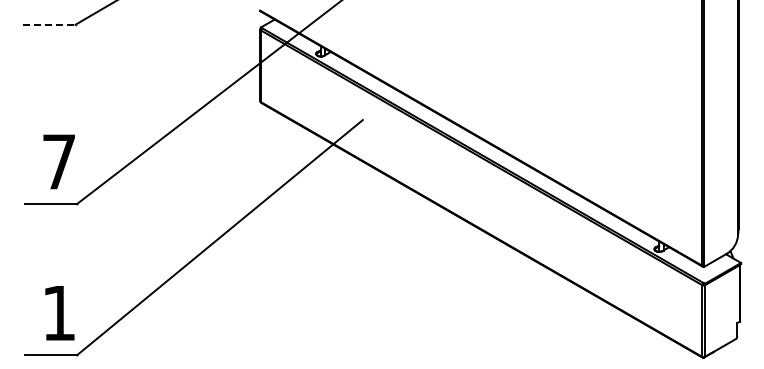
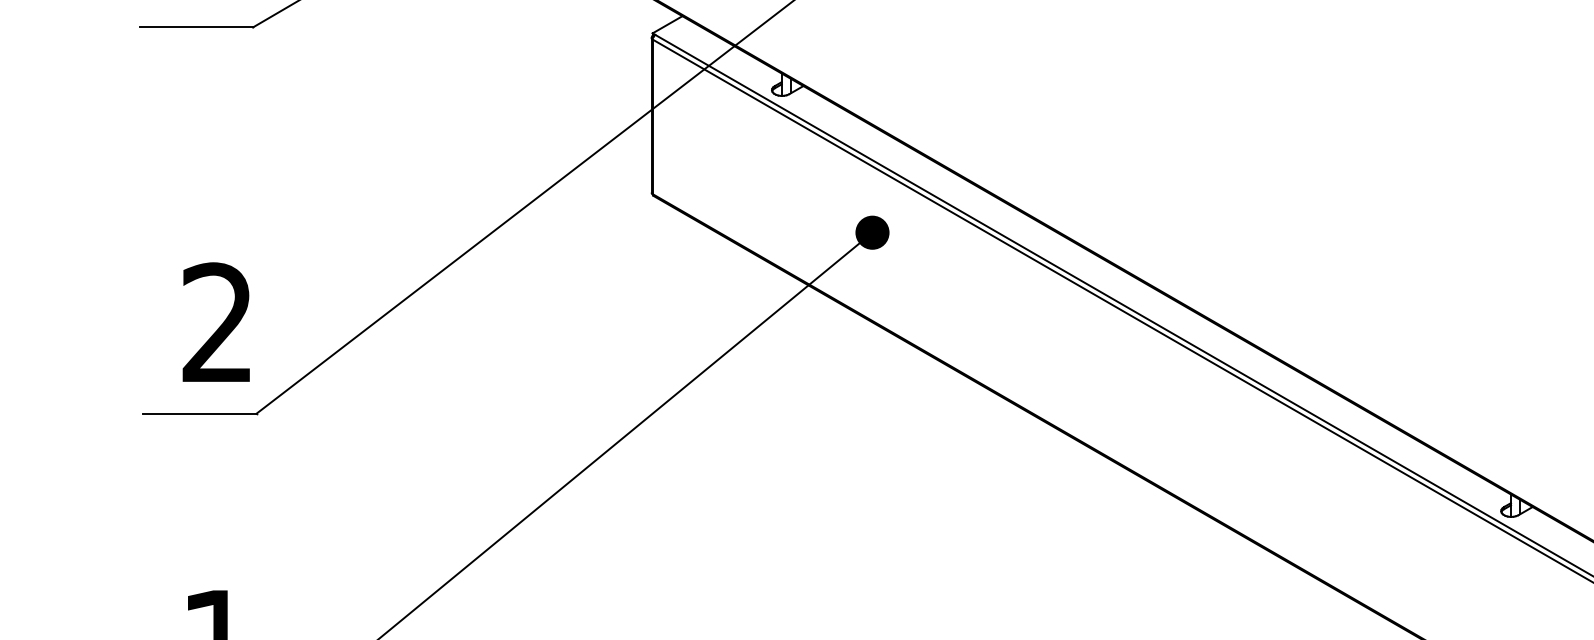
line: (49, 24) -> (196, 26), dashed -> solid
fill: (362, 119) -> (871, 231), added
text: (58, 161) -> (216, 322), 7 -> 2

